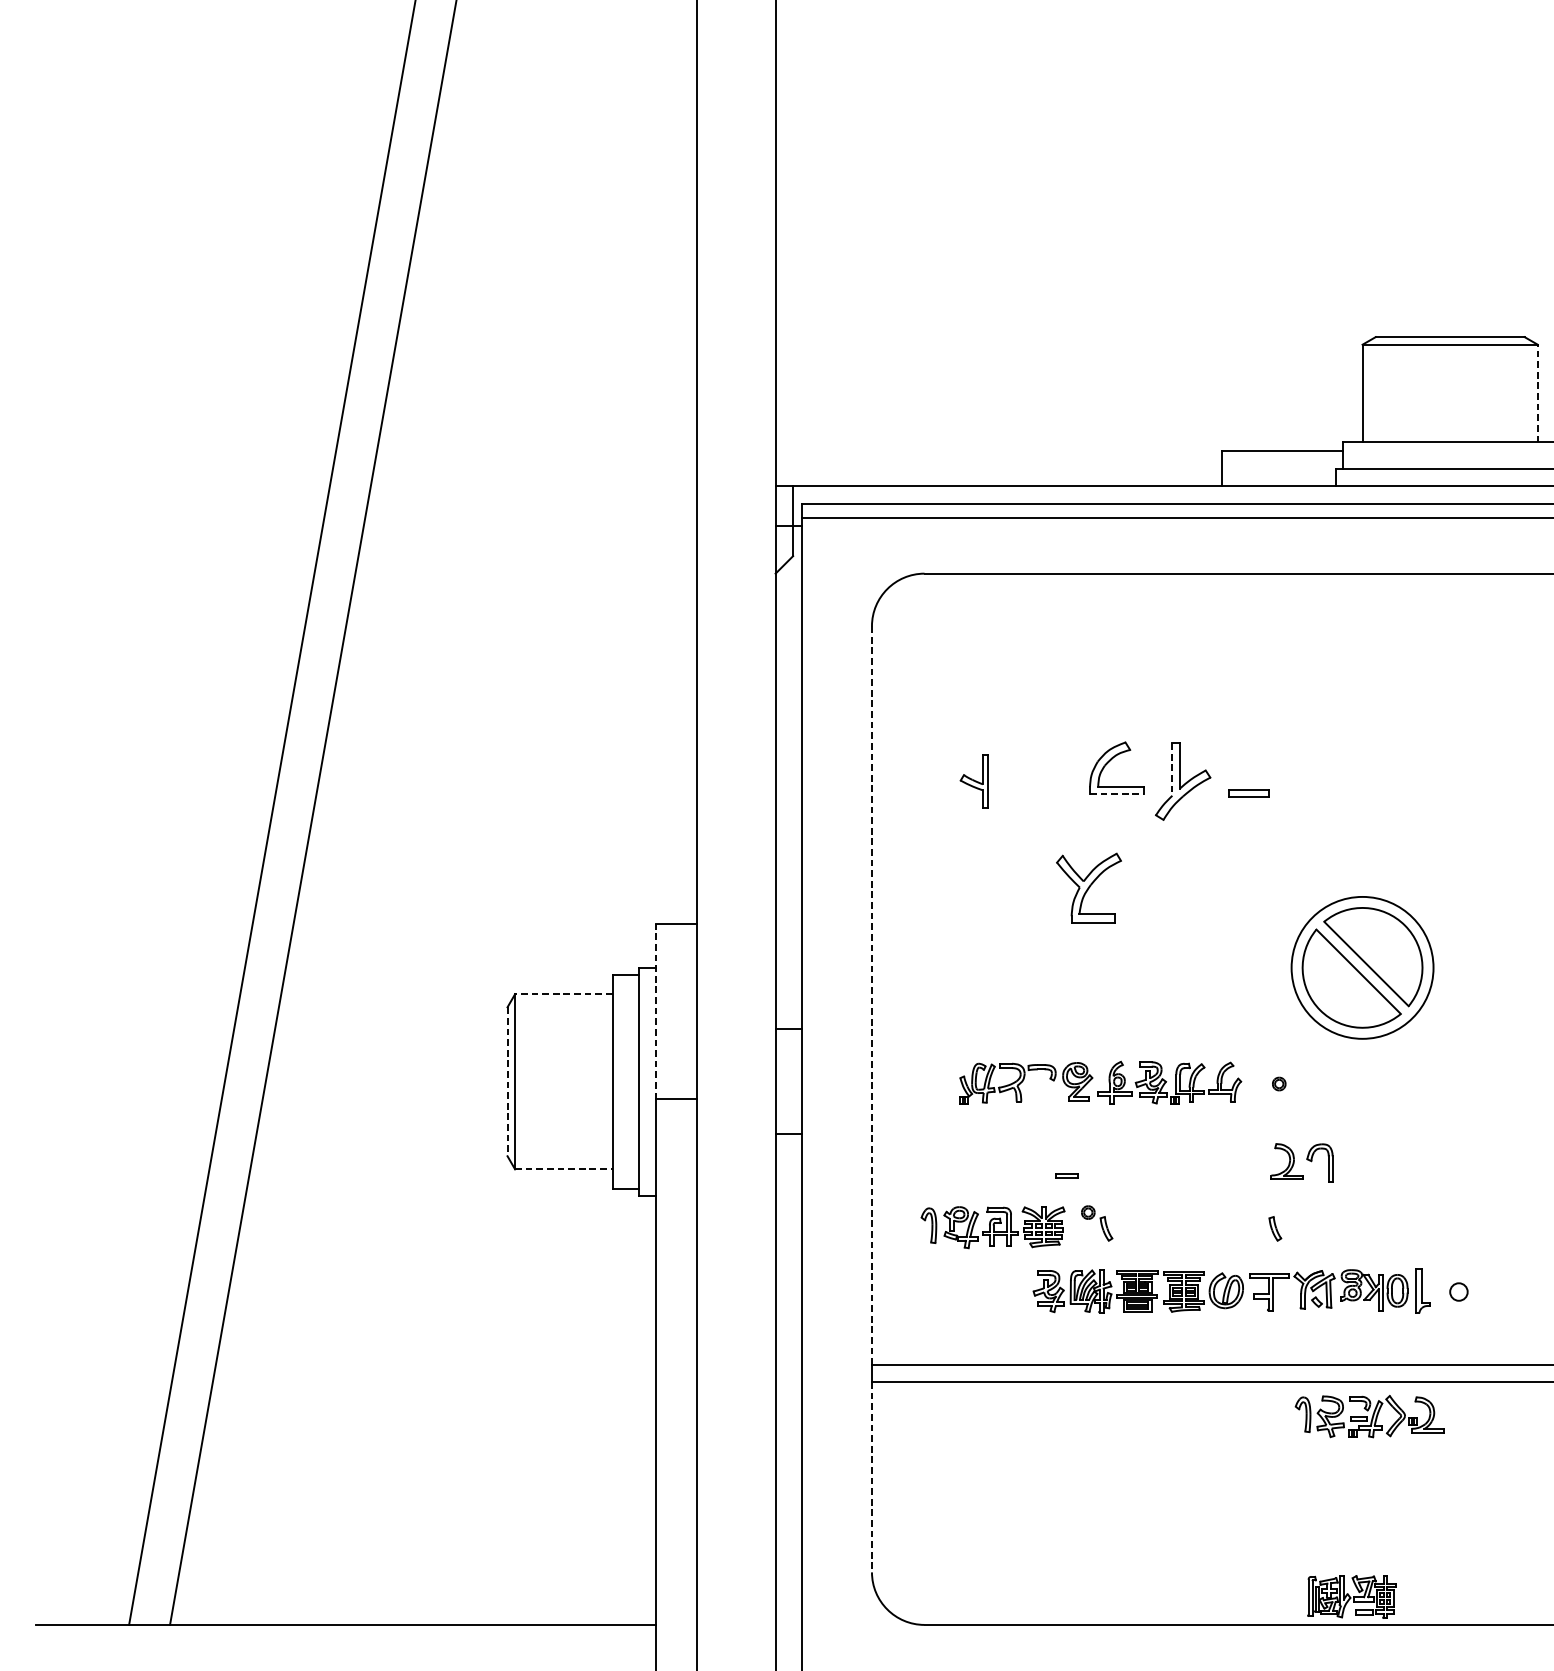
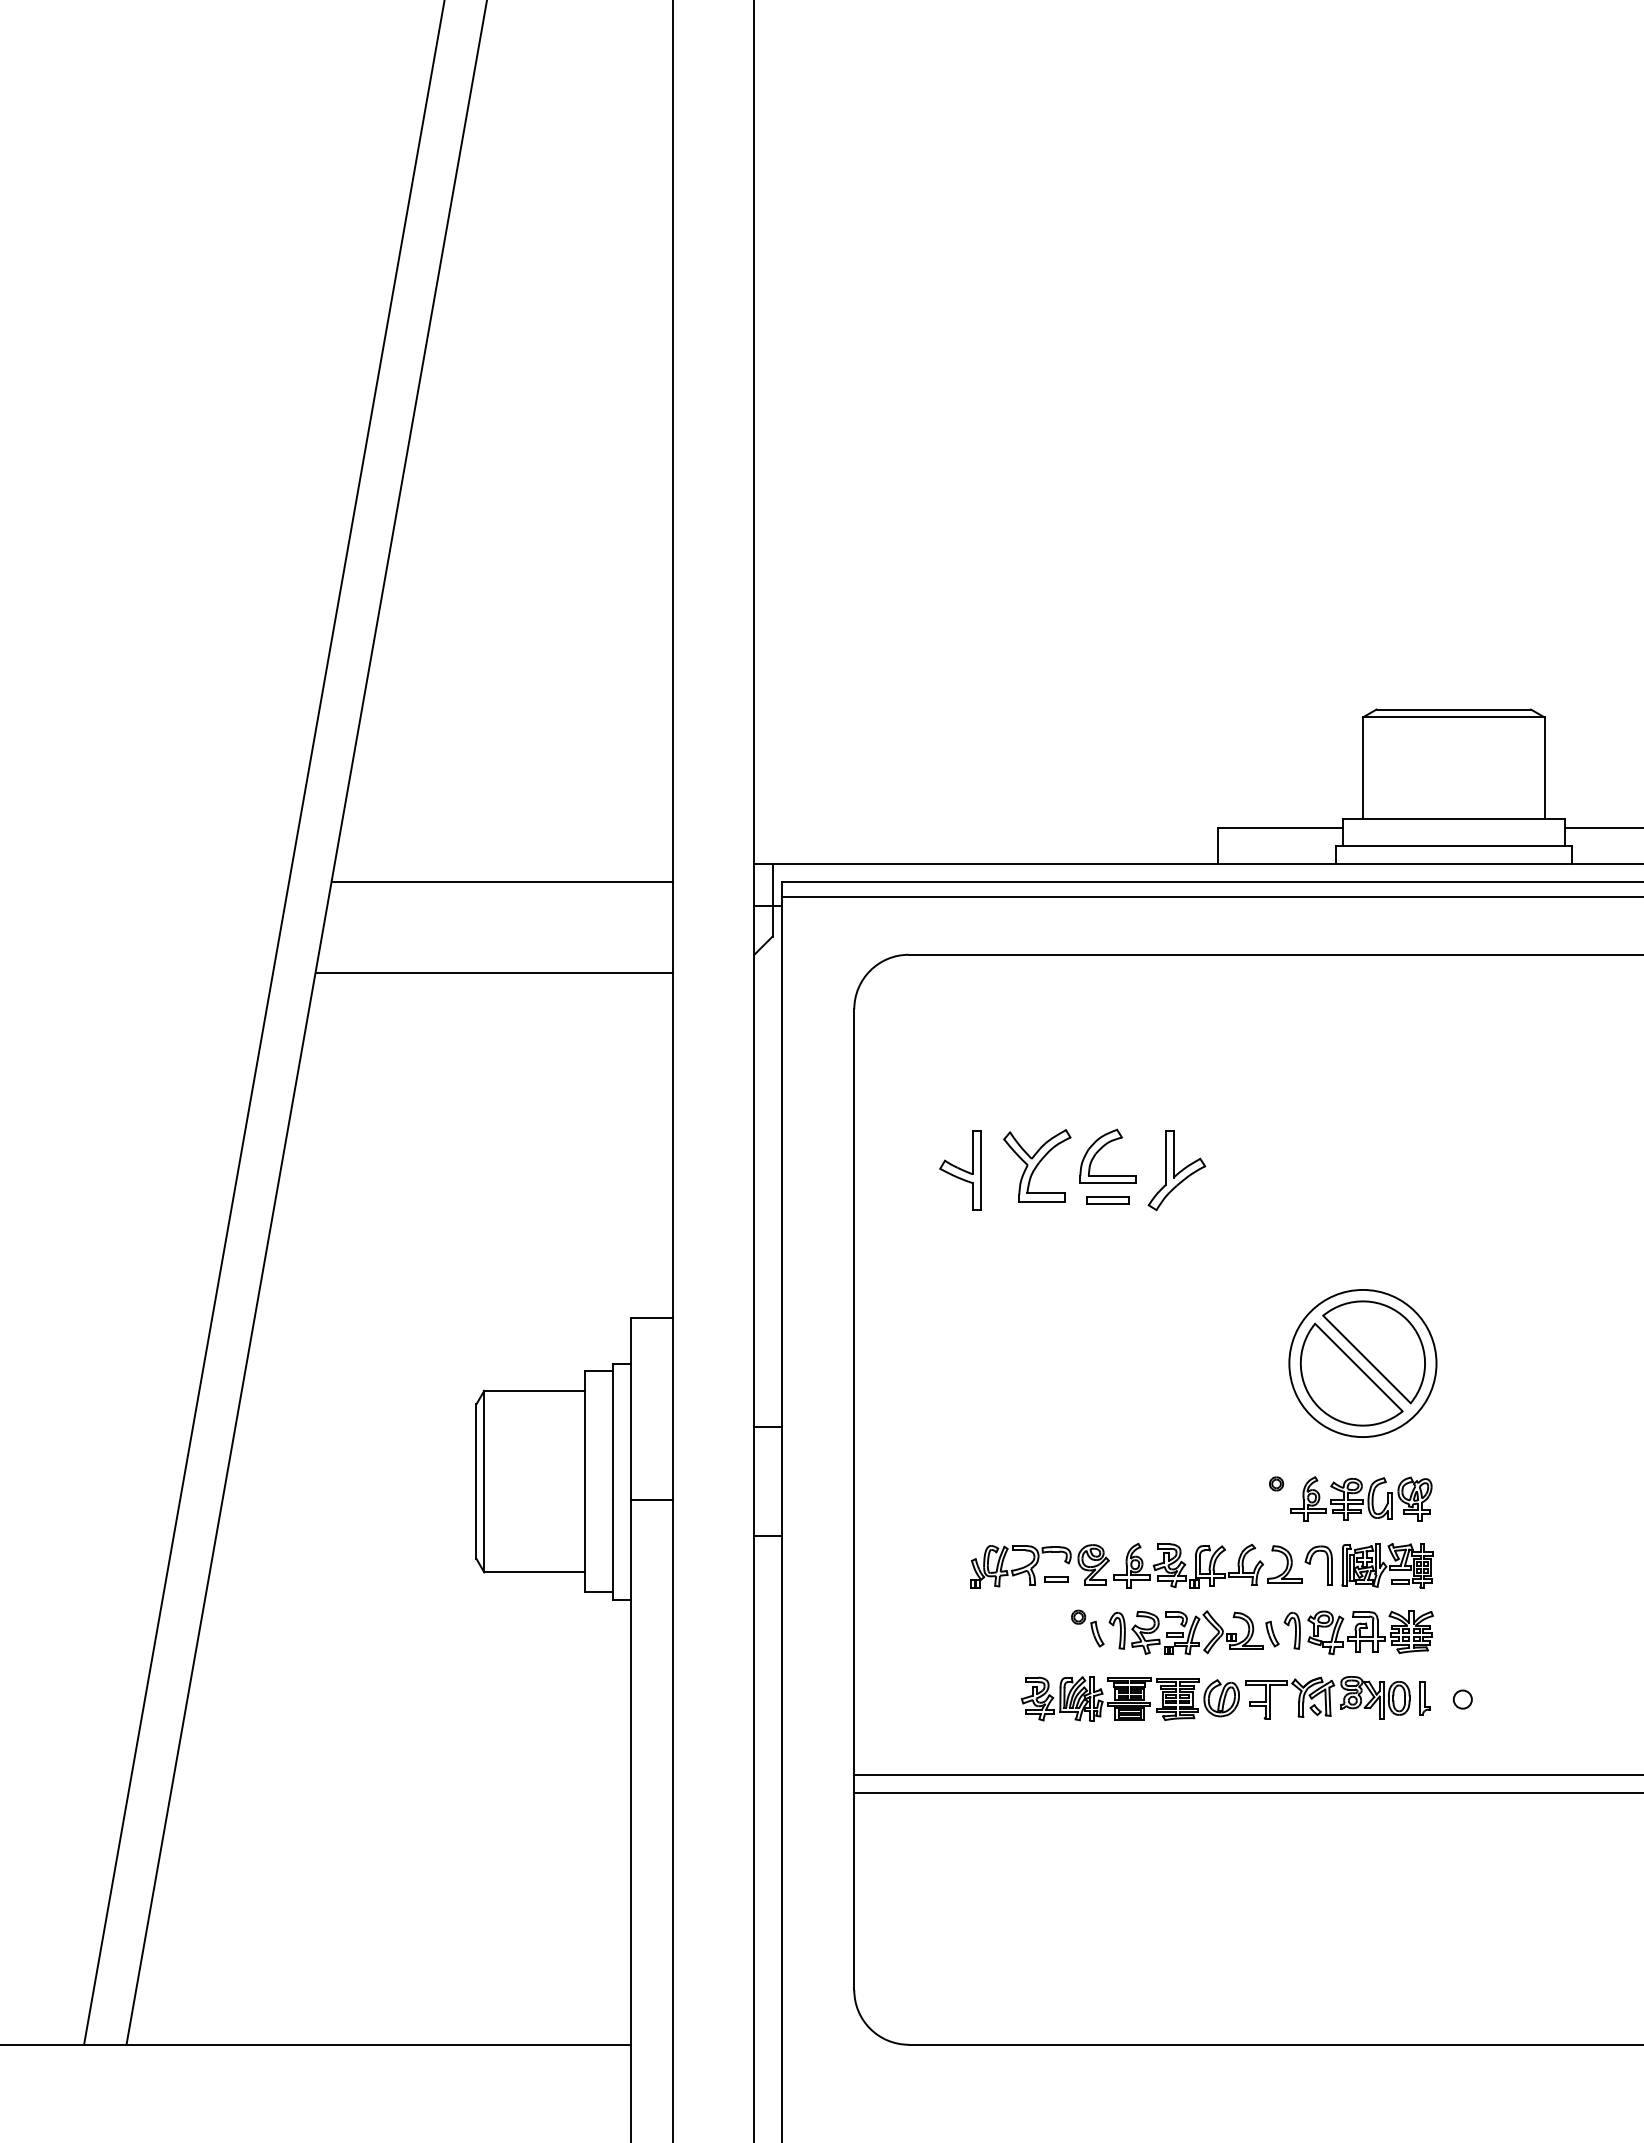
line: (1537, 393) -> (1544, 767), dashed -> solid
line: (531, 503) -> (501, 882), added
line: (524, 590) -> (493, 972), added
line: (1172, 770) -> (1165, 1158), dashed -> solid
part: (974, 781) -> (960, 1170), size x1.43
part: (1248, 793) -> (1107, 1200), moved
line: (1117, 794) -> (1108, 1183), dashed -> solid
part: (1089, 887) -> (1037, 1165), moved
line: (563, 993) -> (534, 1390), dashed -> solid
line: (872, 995) -> (854, 1392), dashed -> solid
line: (656, 1011) -> (630, 1408), dashed -> solid
part: (1108, 1081) -> (1125, 1564), moved
line: (507, 1082) -> (476, 1482), dashed -> solid
part: (1361, 1098) -> (1361, 1498), added
line: (563, 1169) -> (534, 1572), dashed -> solid
part: (992, 1227) -> (1358, 1632), moved
part: (1421, 1290) -> (1424, 1698), size x0.71
part: (1368, 1416) -> (1185, 1632), moved
line: (872, 1477) -> (854, 1891), dashed -> solid
part: (1351, 1596) -> (1387, 1565), moved

